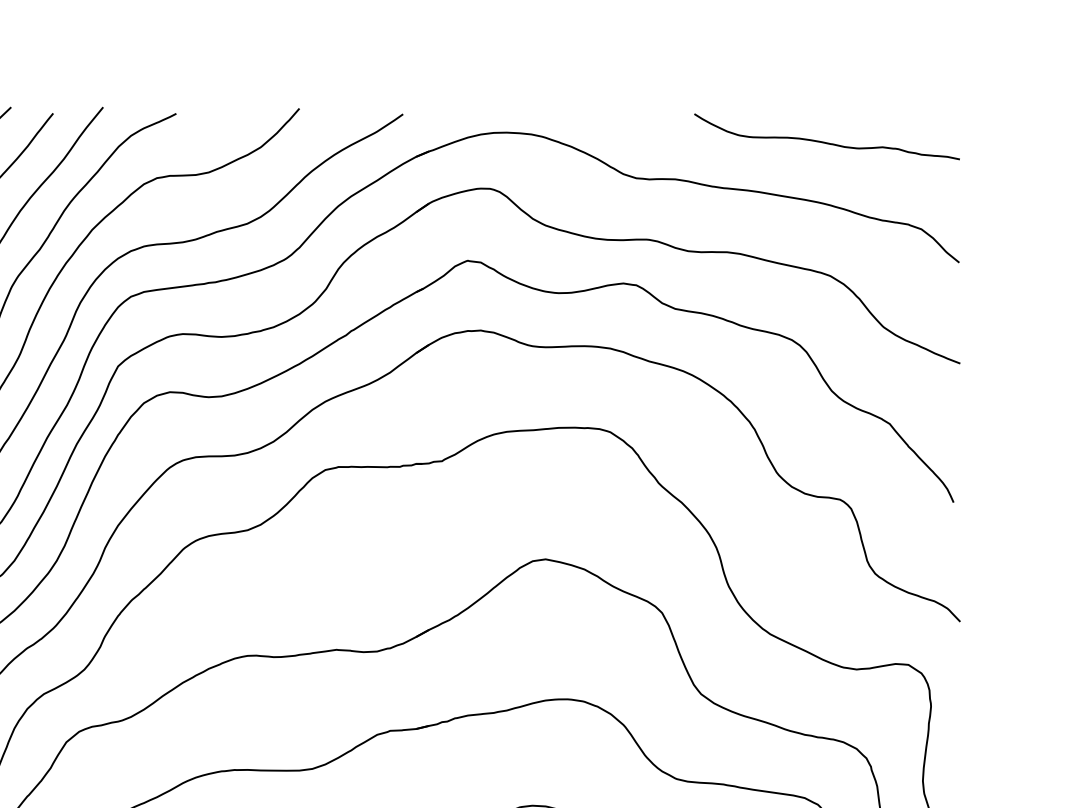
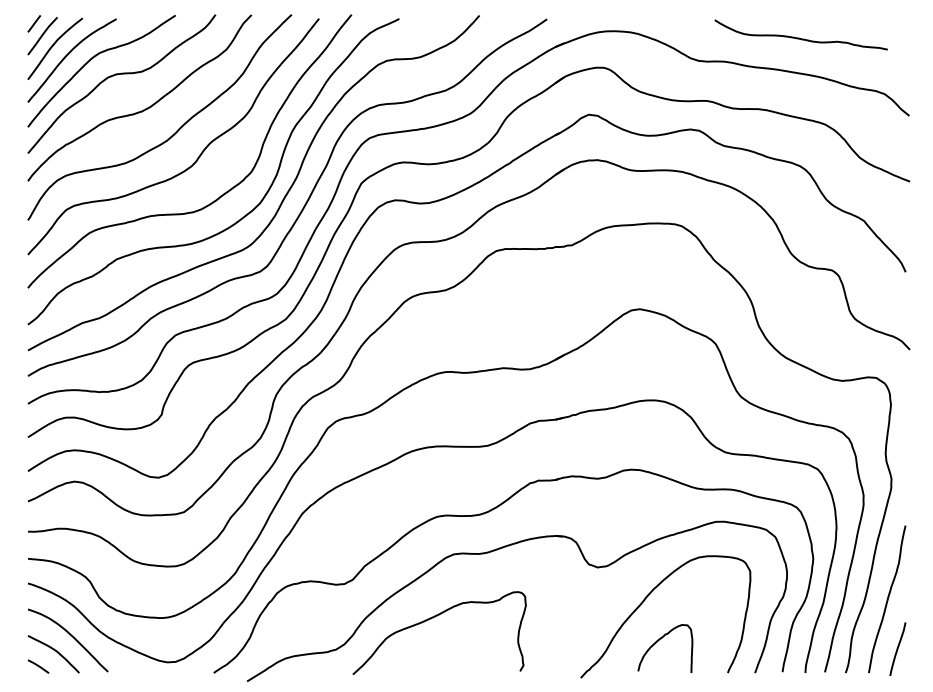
curve: (824, 140) -> (799, 37), moved

